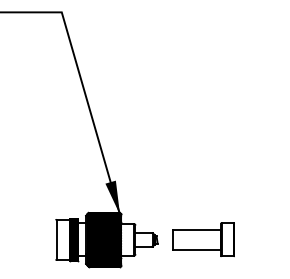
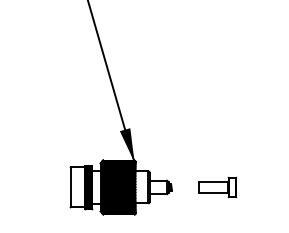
part: (203, 239) -> (217, 187), size x0.6

